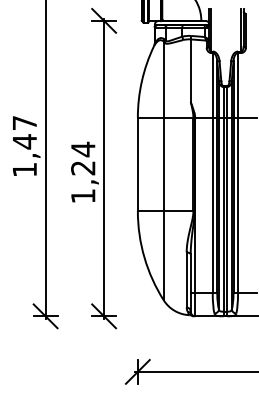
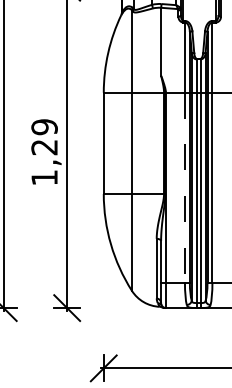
text: (83, 149) -> (44, 127), 1,24 -> 1,29
line: (212, 205) -> (184, 187), solid -> dashed

